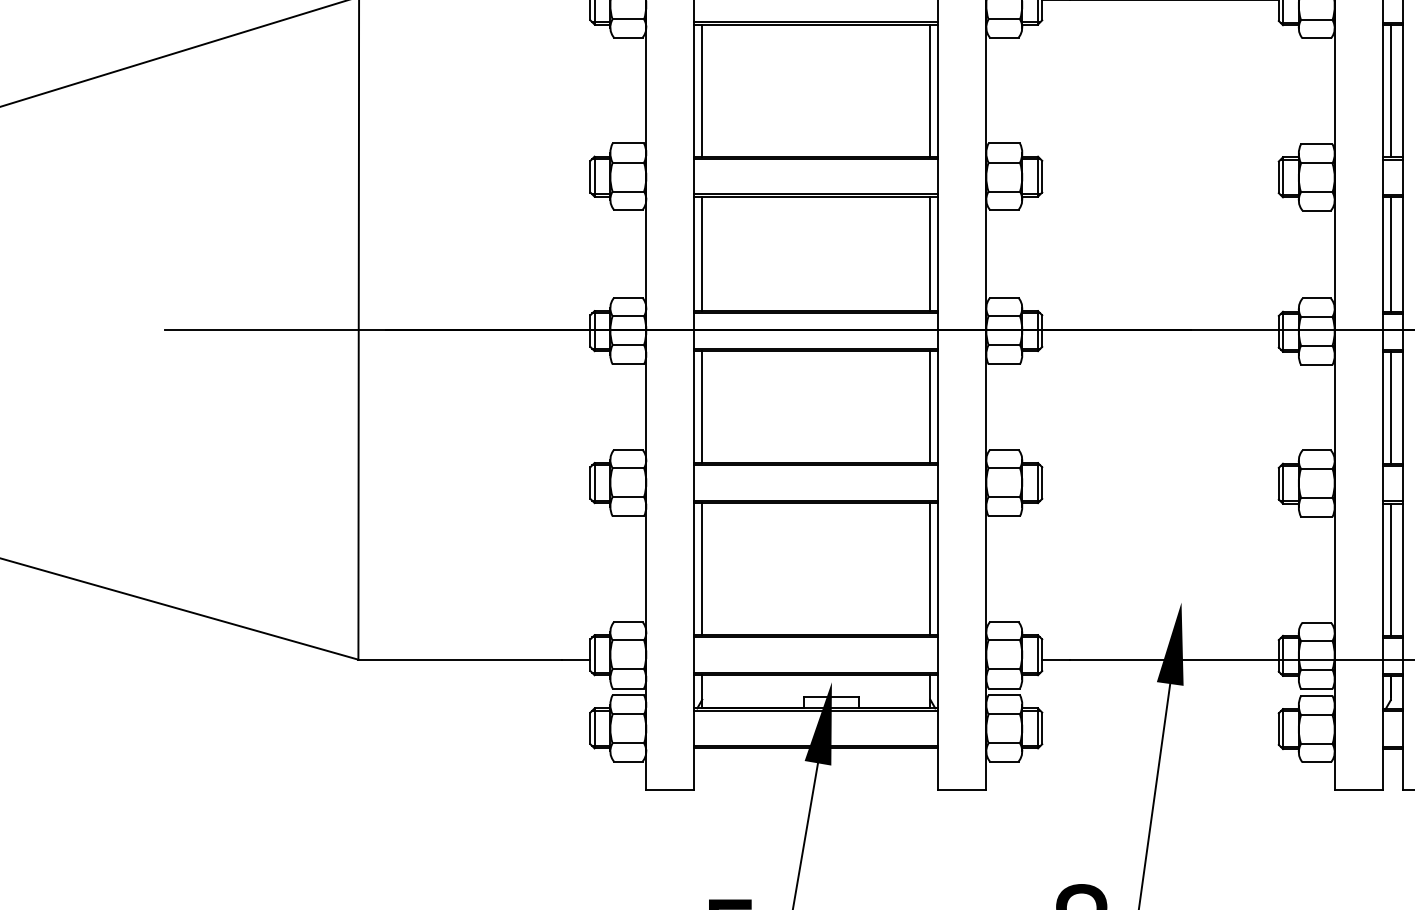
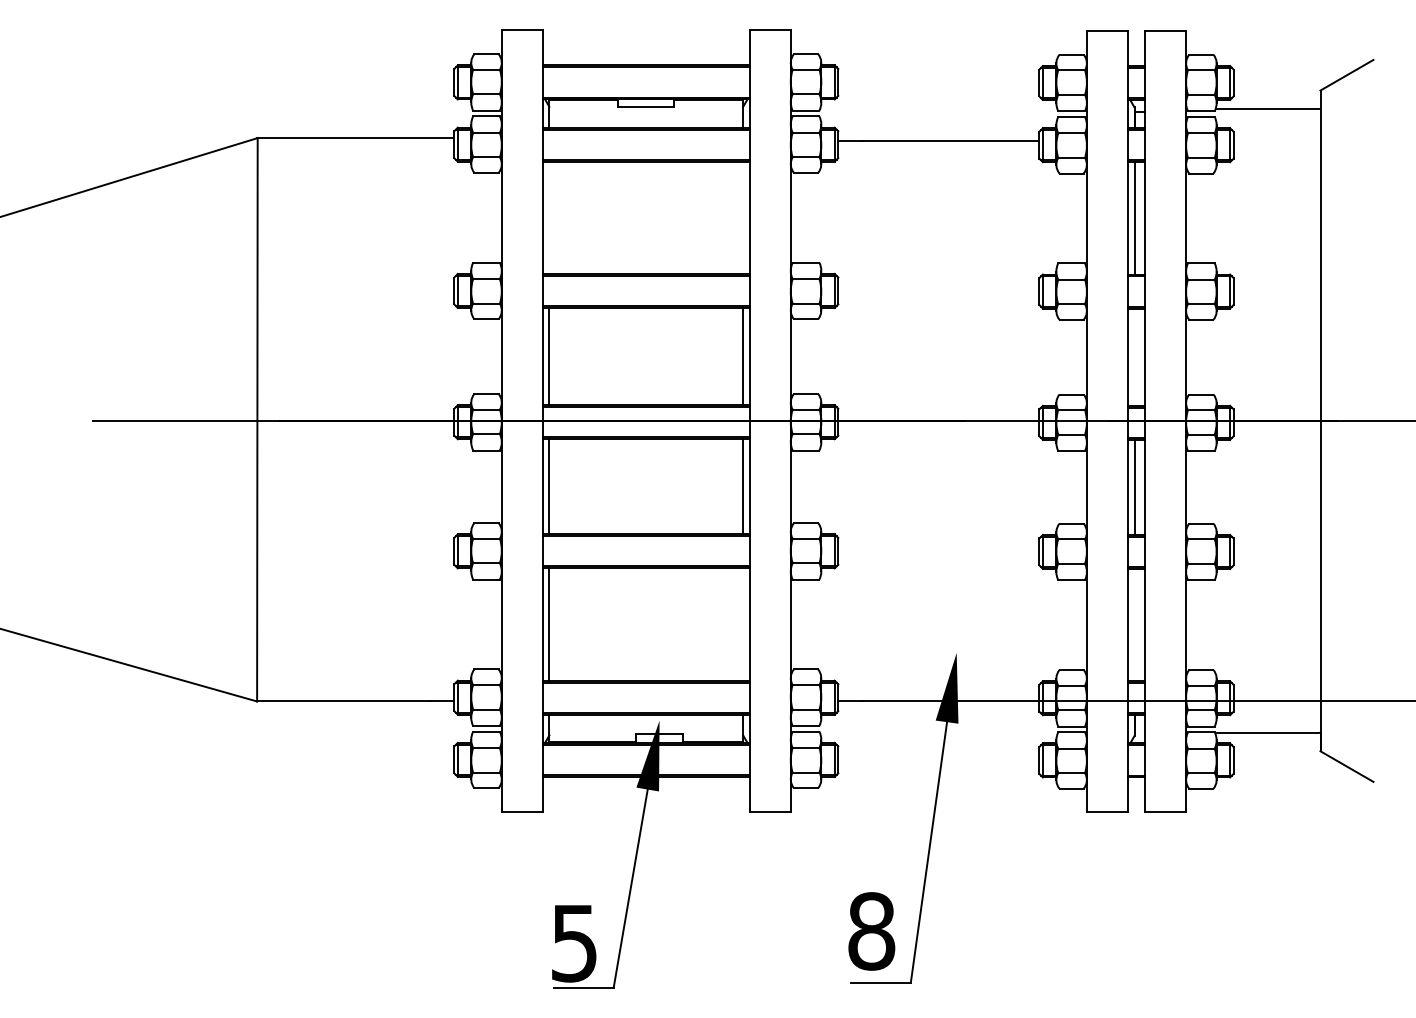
line: (702, 90) -> (549, 217), removed
line: (930, 90) -> (743, 217), removed
line: (1390, 253) -> (1134, 356), removed
line: (930, 569) -> (743, 624), removed
line: (1390, 569) -> (1134, 624), removed

